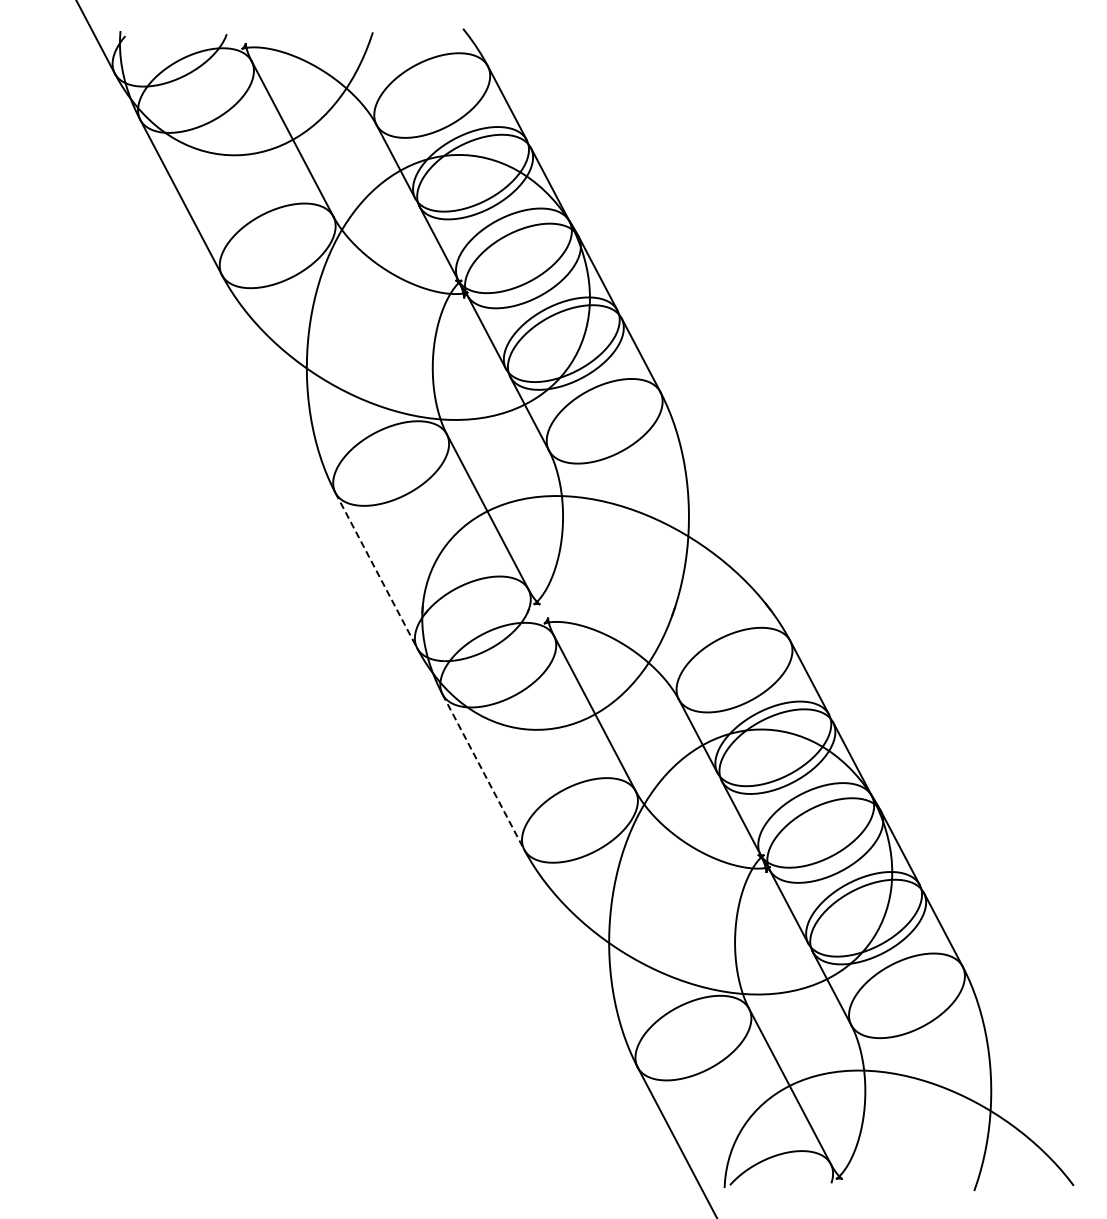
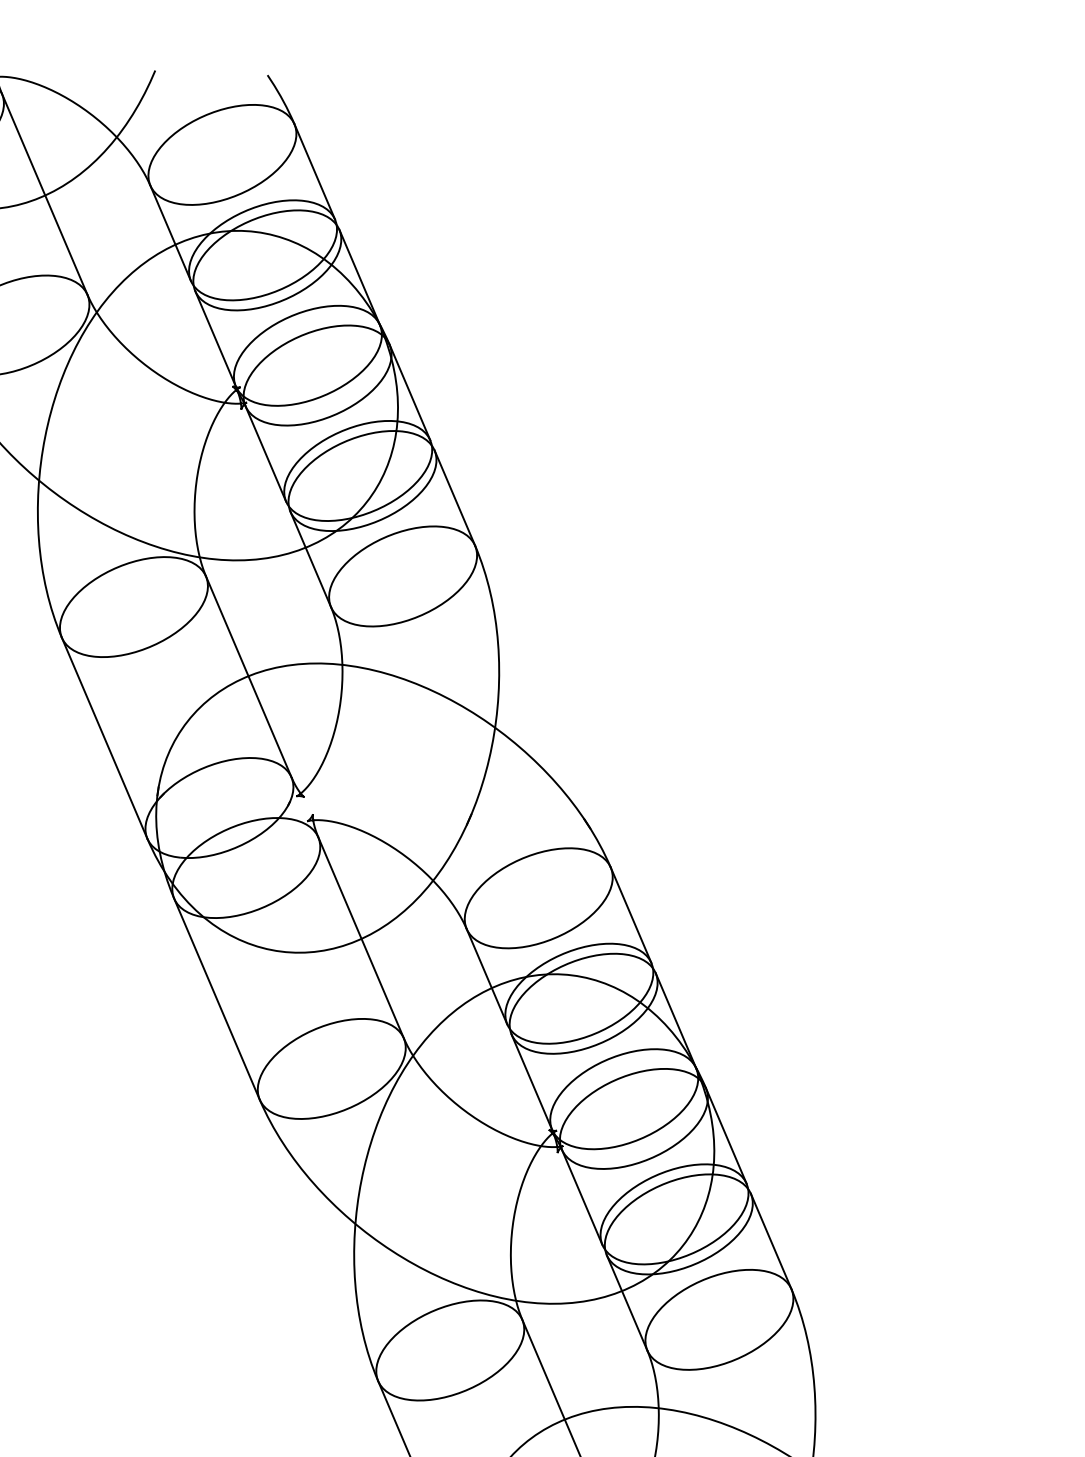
line: (376, 570) -> (104, 738), dashed -> solid
line: (483, 772) -> (216, 999), dashed -> solid

